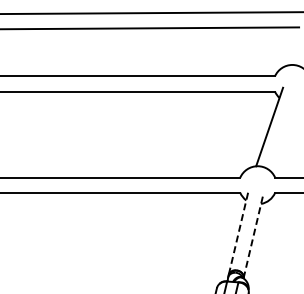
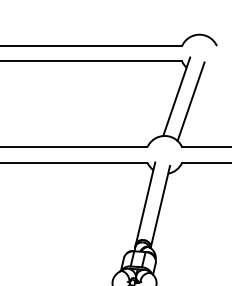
line: (283, 131) -> (190, 101), added
line: (238, 234) -> (145, 204), dashed -> solid
line: (253, 236) -> (160, 206), dashed -> solid

